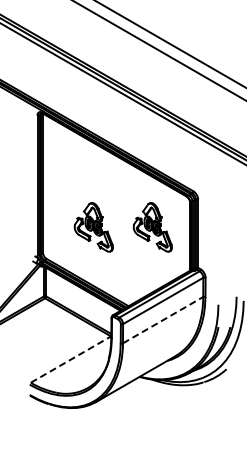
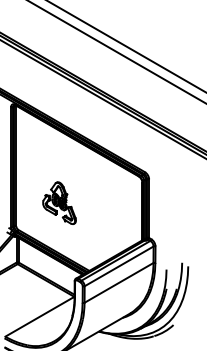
part: (152, 227) -> (109, 203), removed
line: (163, 319) -> (119, 282), dashed -> solid
line: (71, 359) -> (40, 316), dashed -> solid

